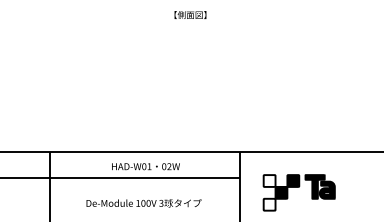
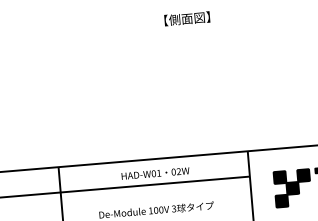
part: (190, 14) -> (187, 18), size x1.43
fill: (269, 180) -> (279, 177), added
fill: (269, 204) -> (281, 200), added

